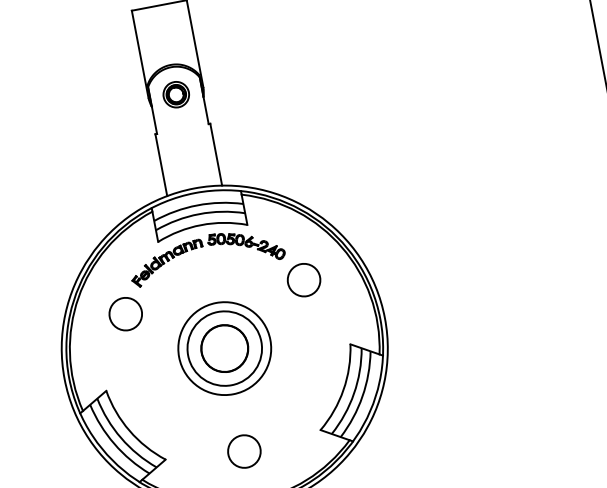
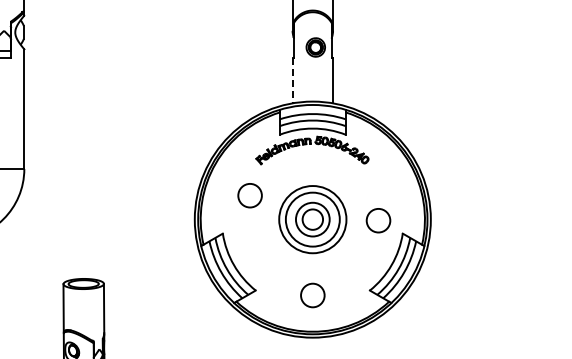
part: (175, 94) -> (315, 47), moved
line: (161, 165) -> (292, 80), solid -> dashed
circle: (303, 279) -> (378, 220), moved
circle: (124, 314) -> (249, 195), moved
circle: (224, 348) -> (312, 219), size x0.6

